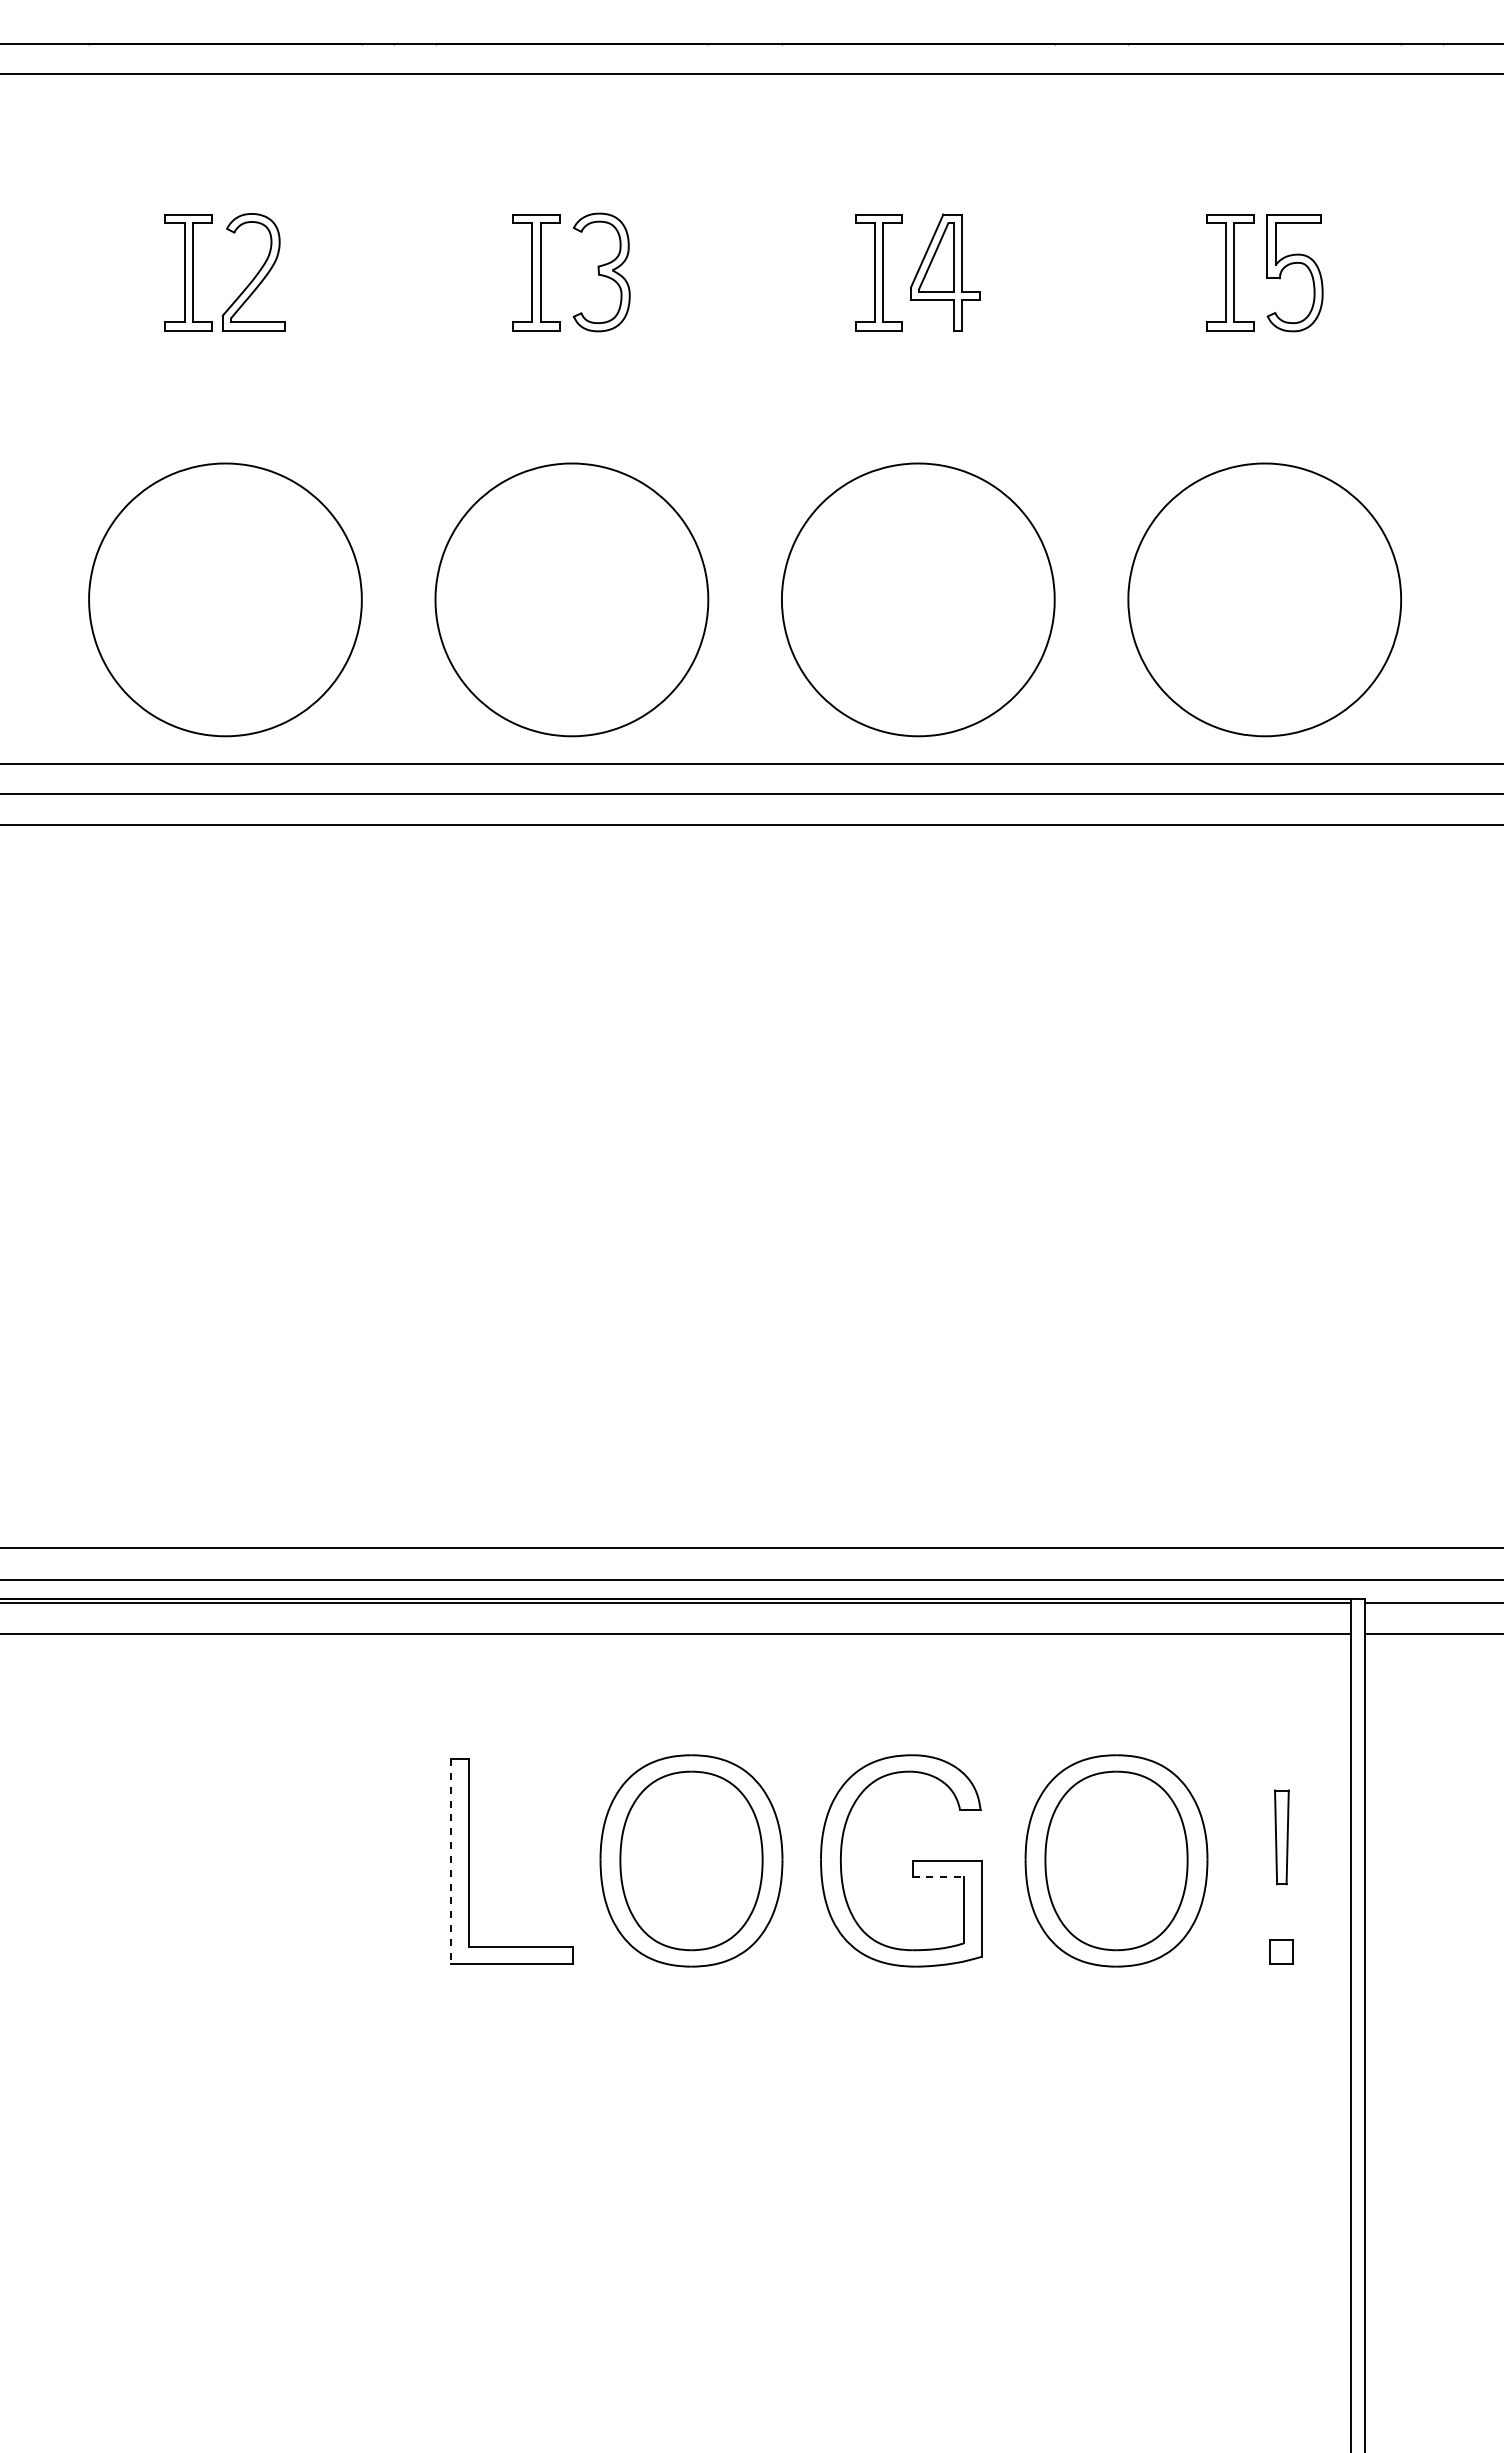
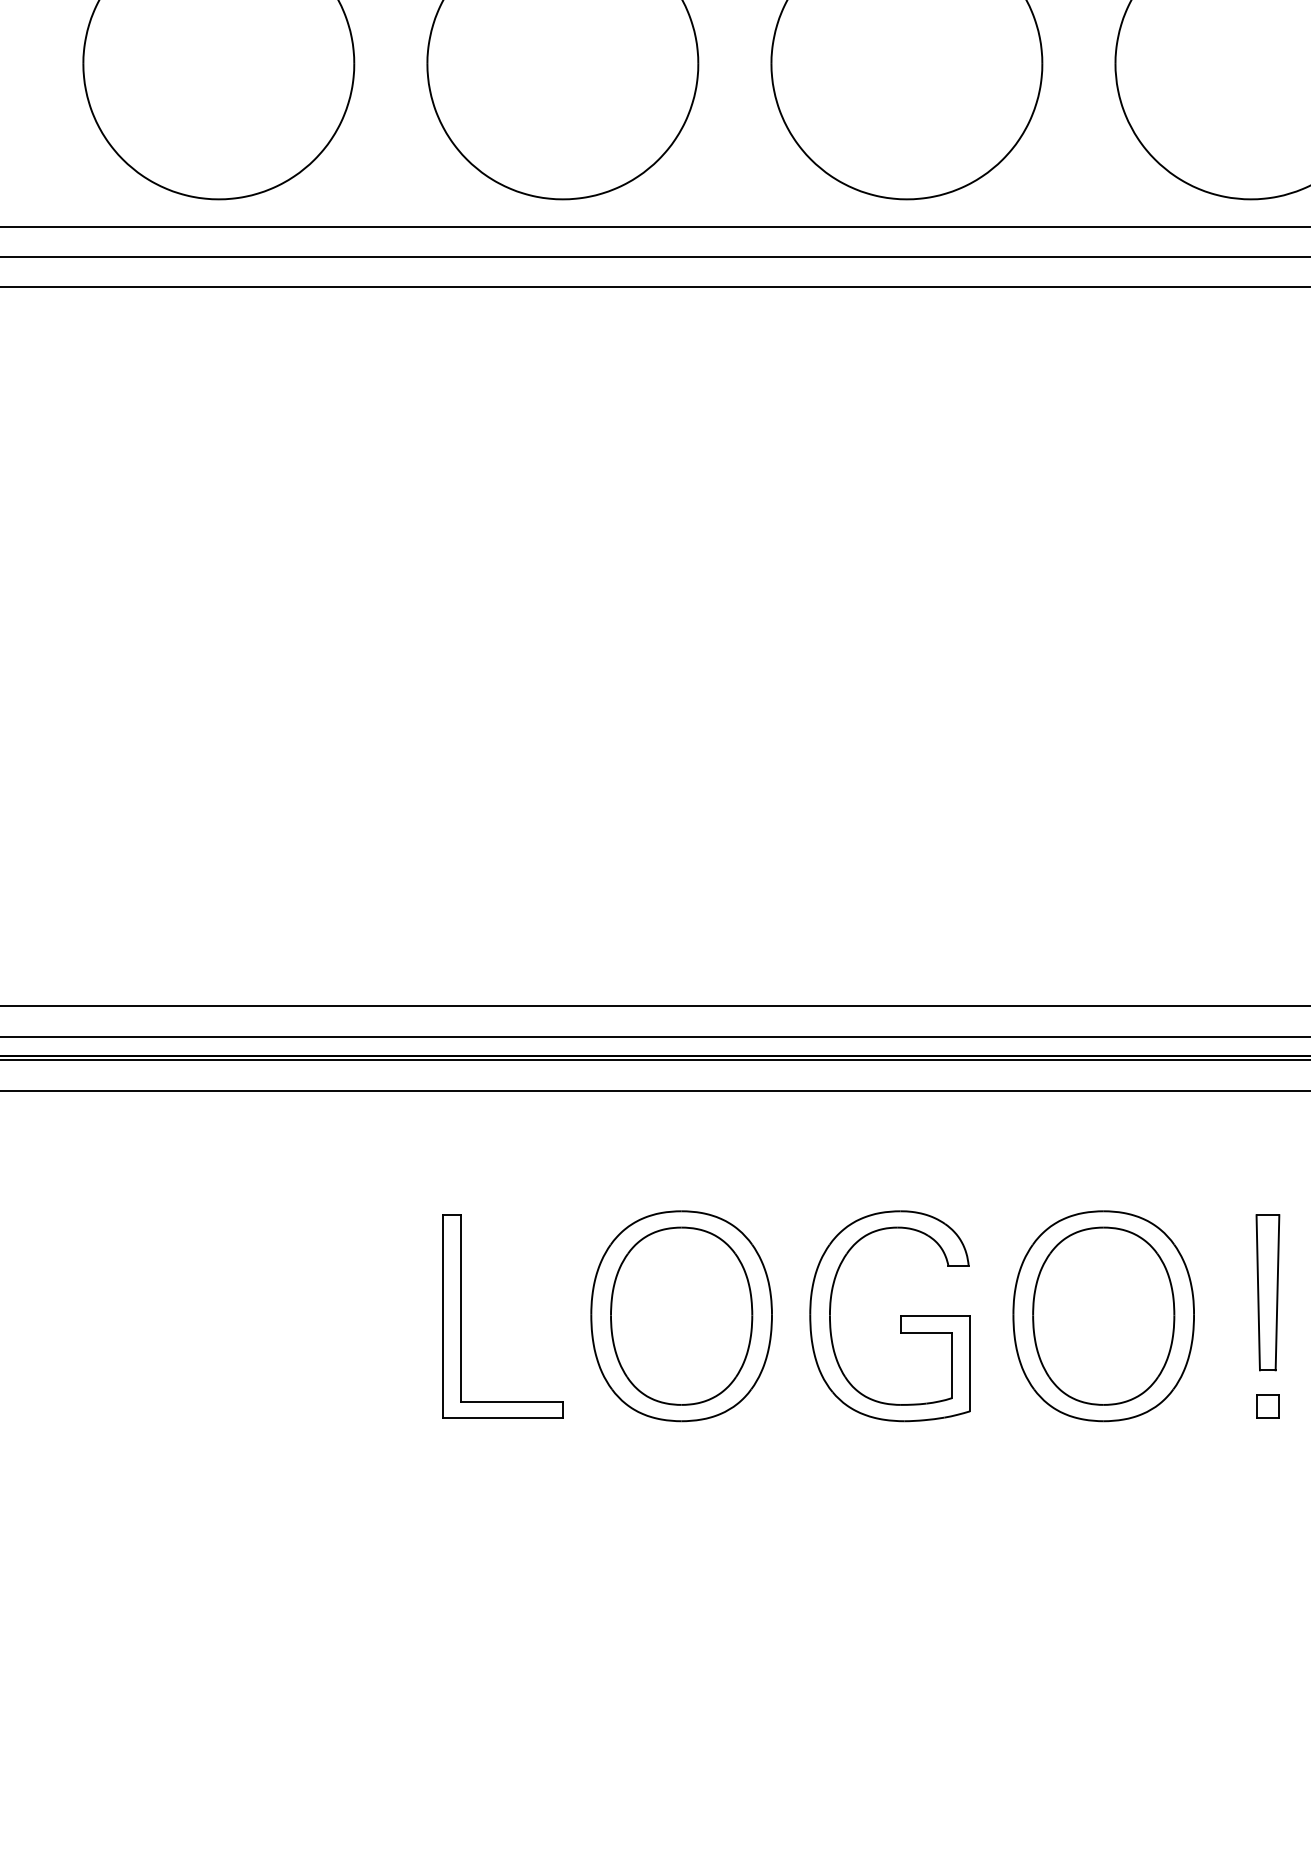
part: (1281, 1837) -> (1267, 1292), size x1.67
line: (451, 1862) -> (443, 1317), dashed -> solid
line: (938, 1877) -> (926, 1332), dashed -> solid

